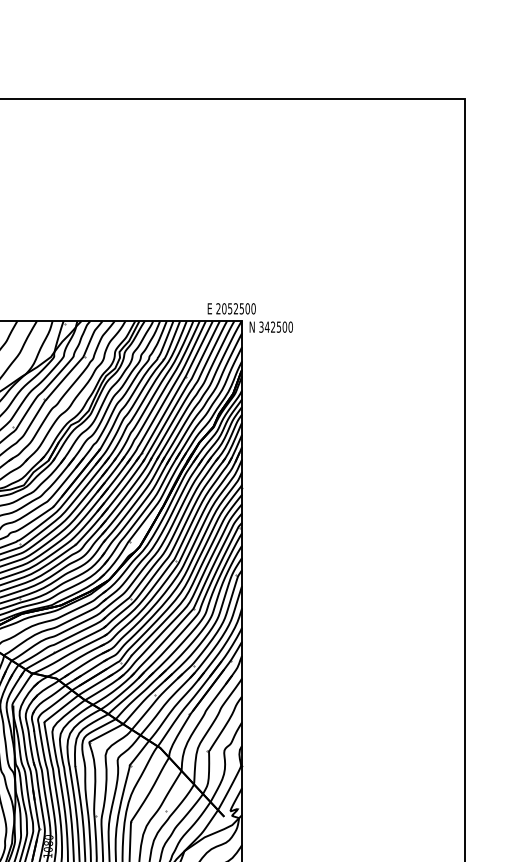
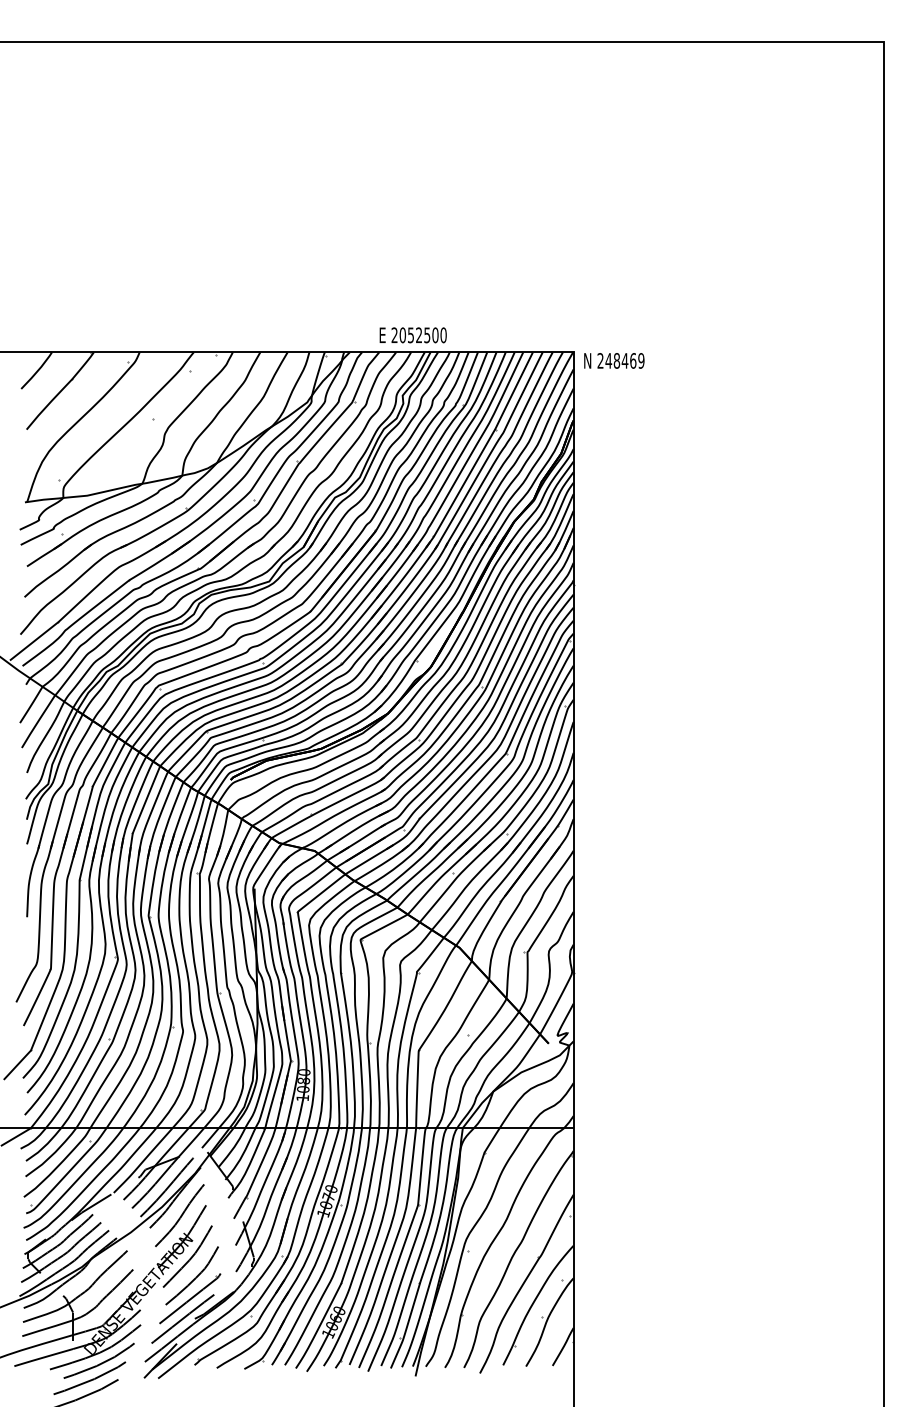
text: (231, 308) -> (412, 335), moved
text: (275, 326) -> (620, 360), 342500 -> 248469

